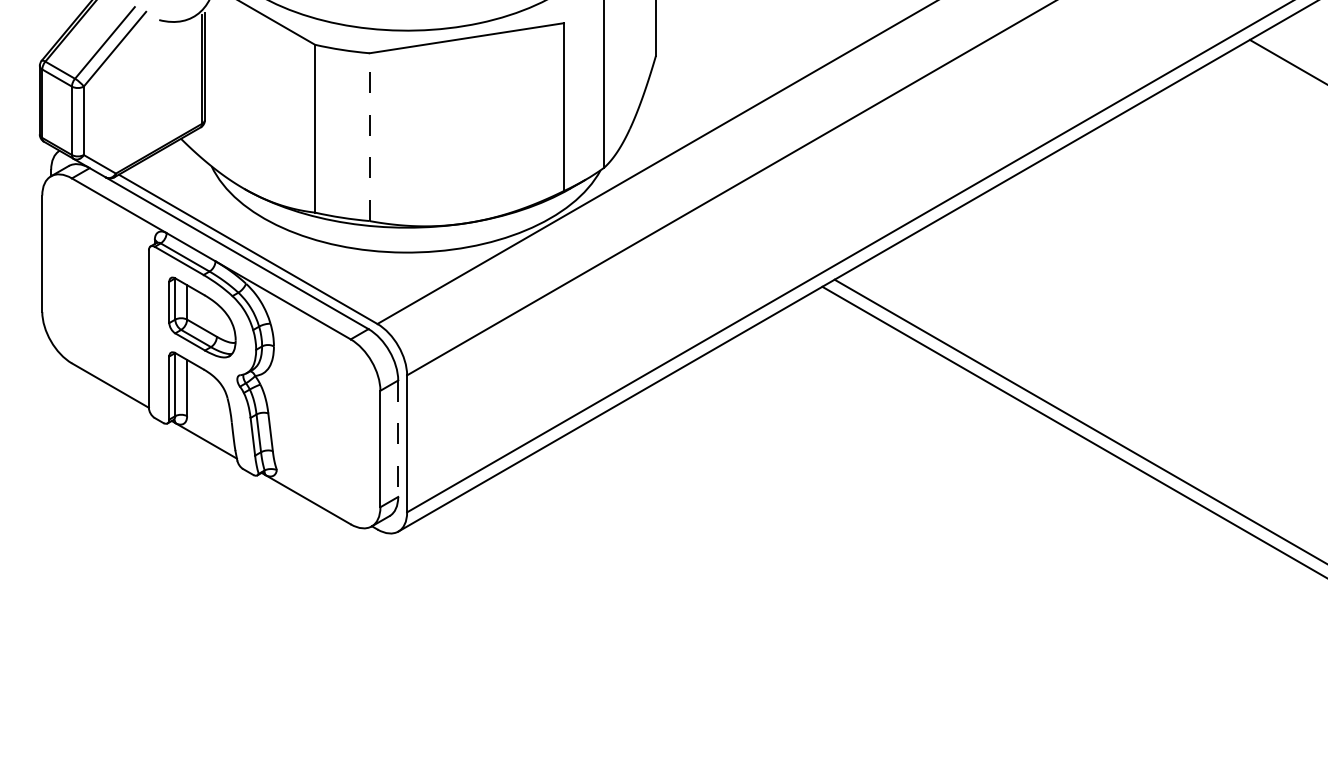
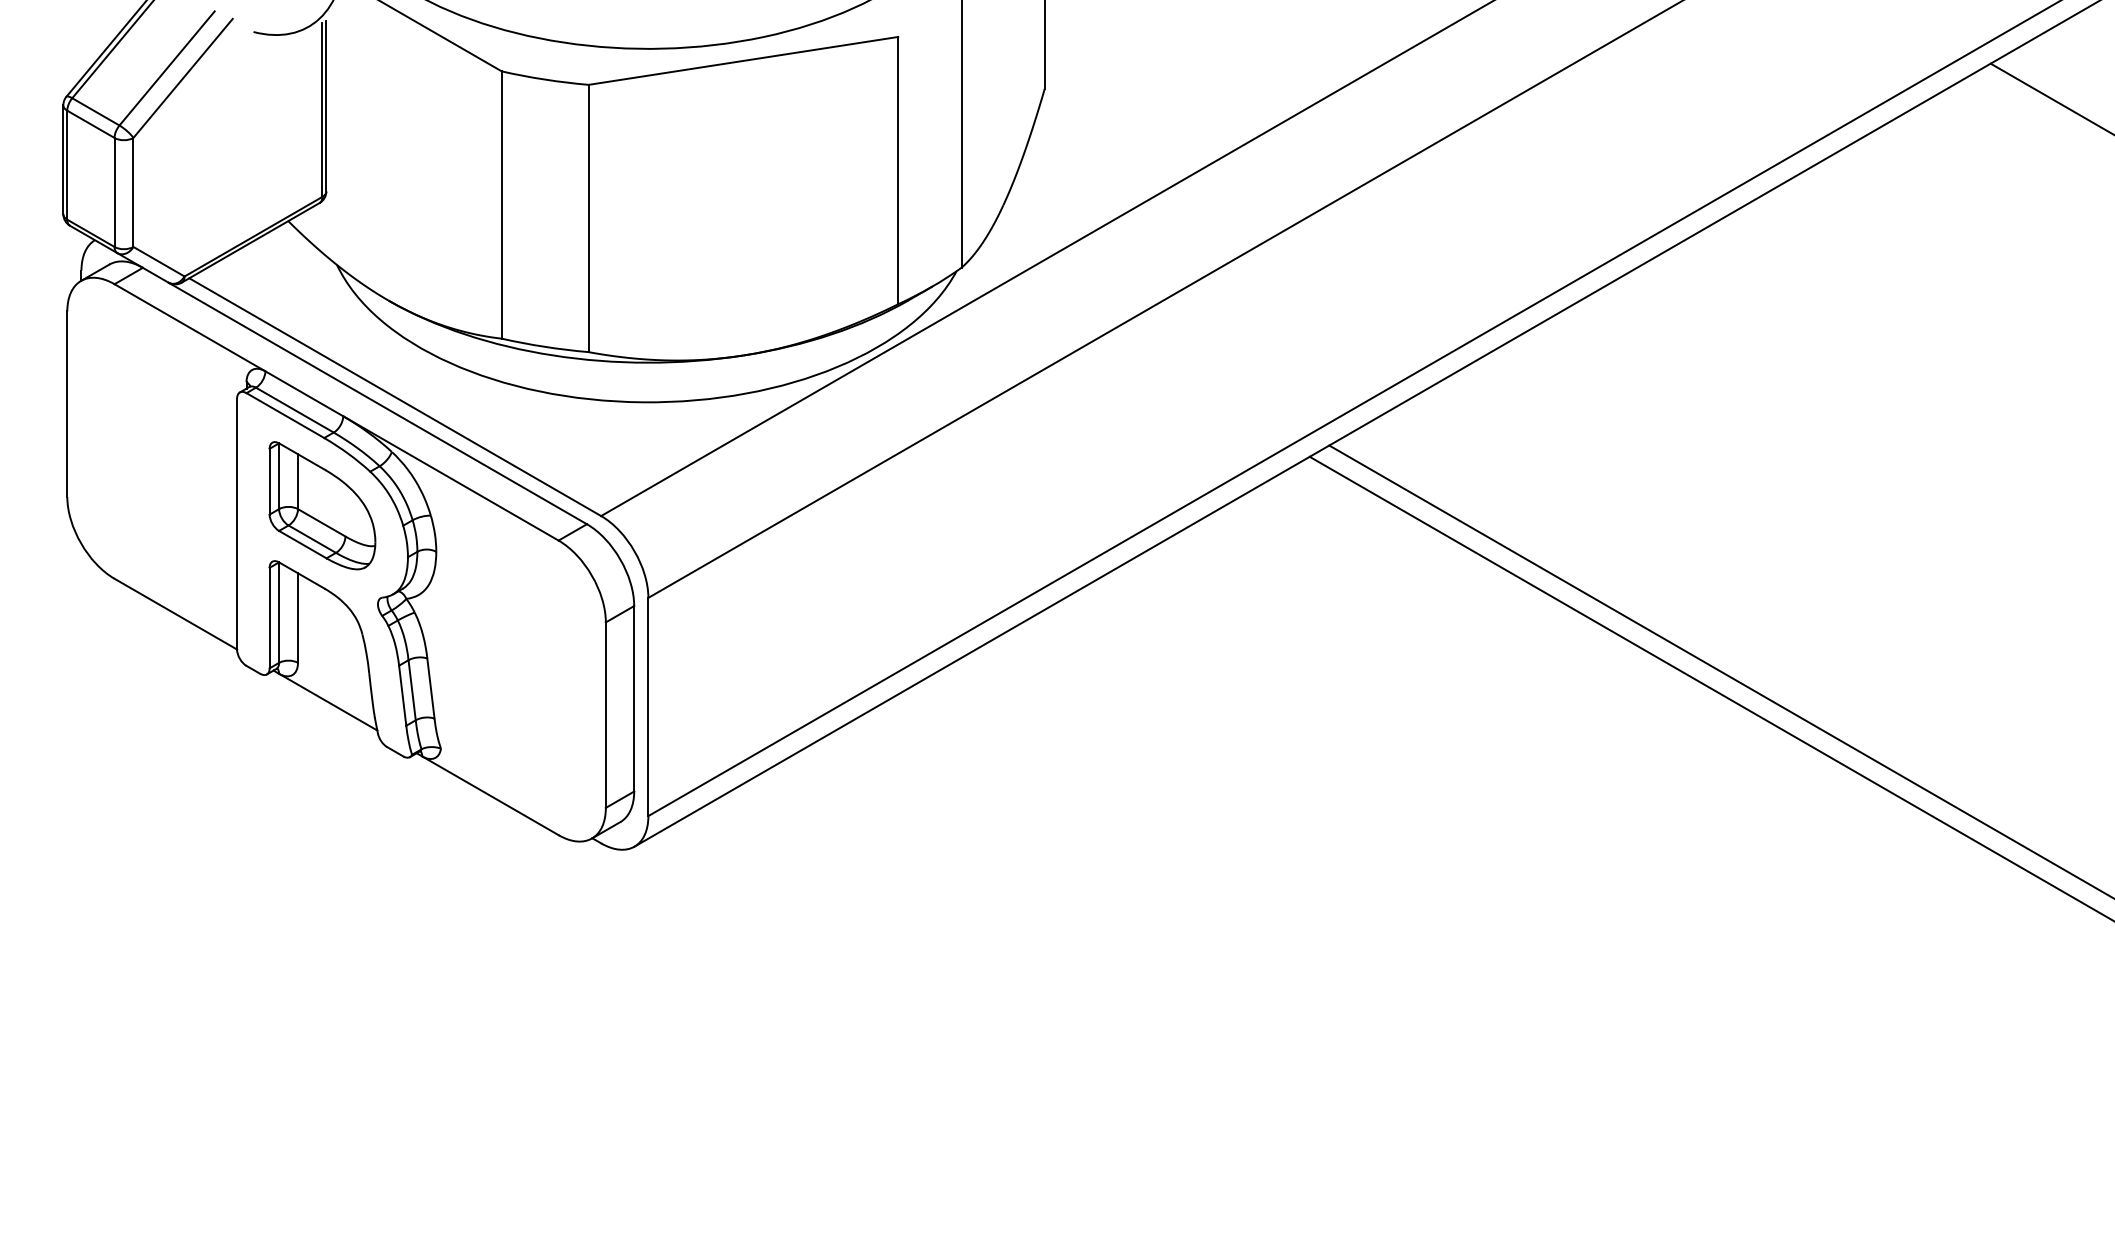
line: (369, 137) -> (588, 219), dashed -> solid
line: (398, 439) -> (634, 700), dashed -> solid

